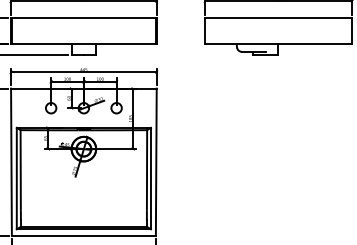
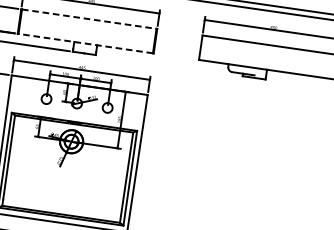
line: (83, 17) -> (88, 18), solid -> dashed
line: (83, 44) -> (85, 43), solid -> dashed

